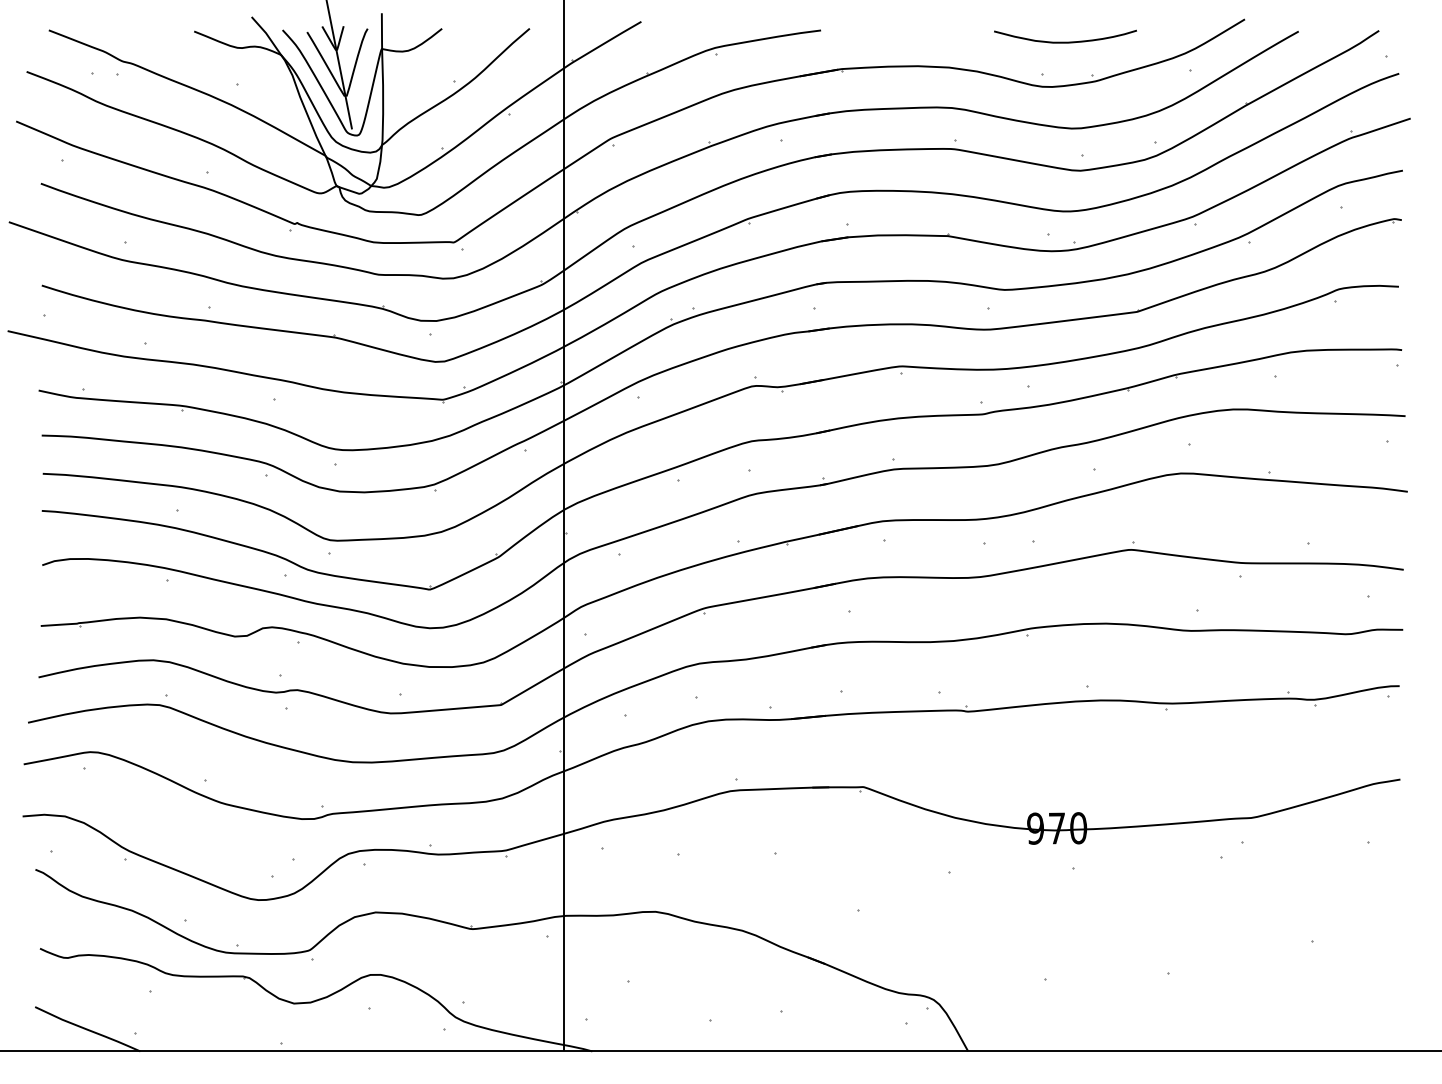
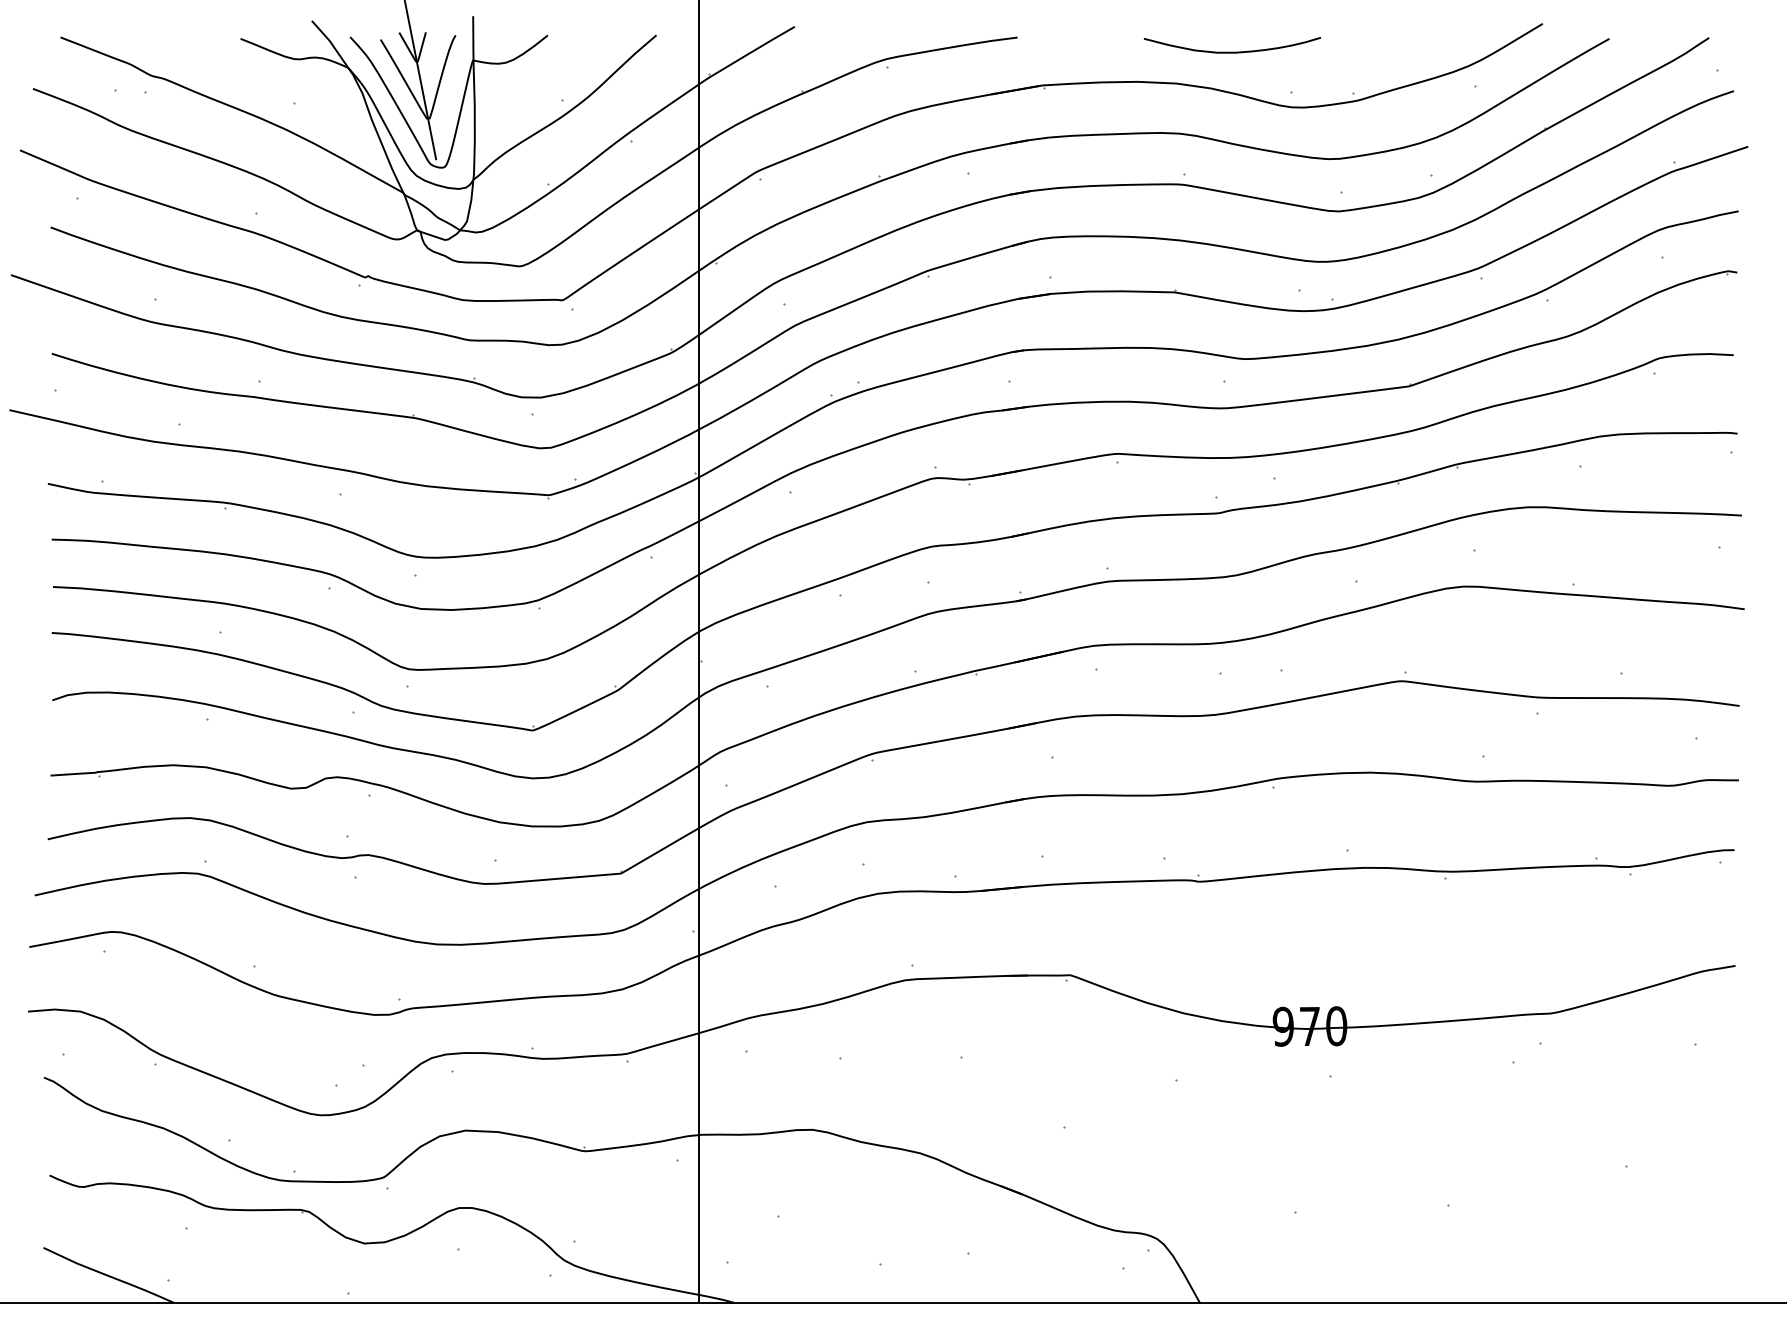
curve: (1065, 41) -> (1232, 51), moved

